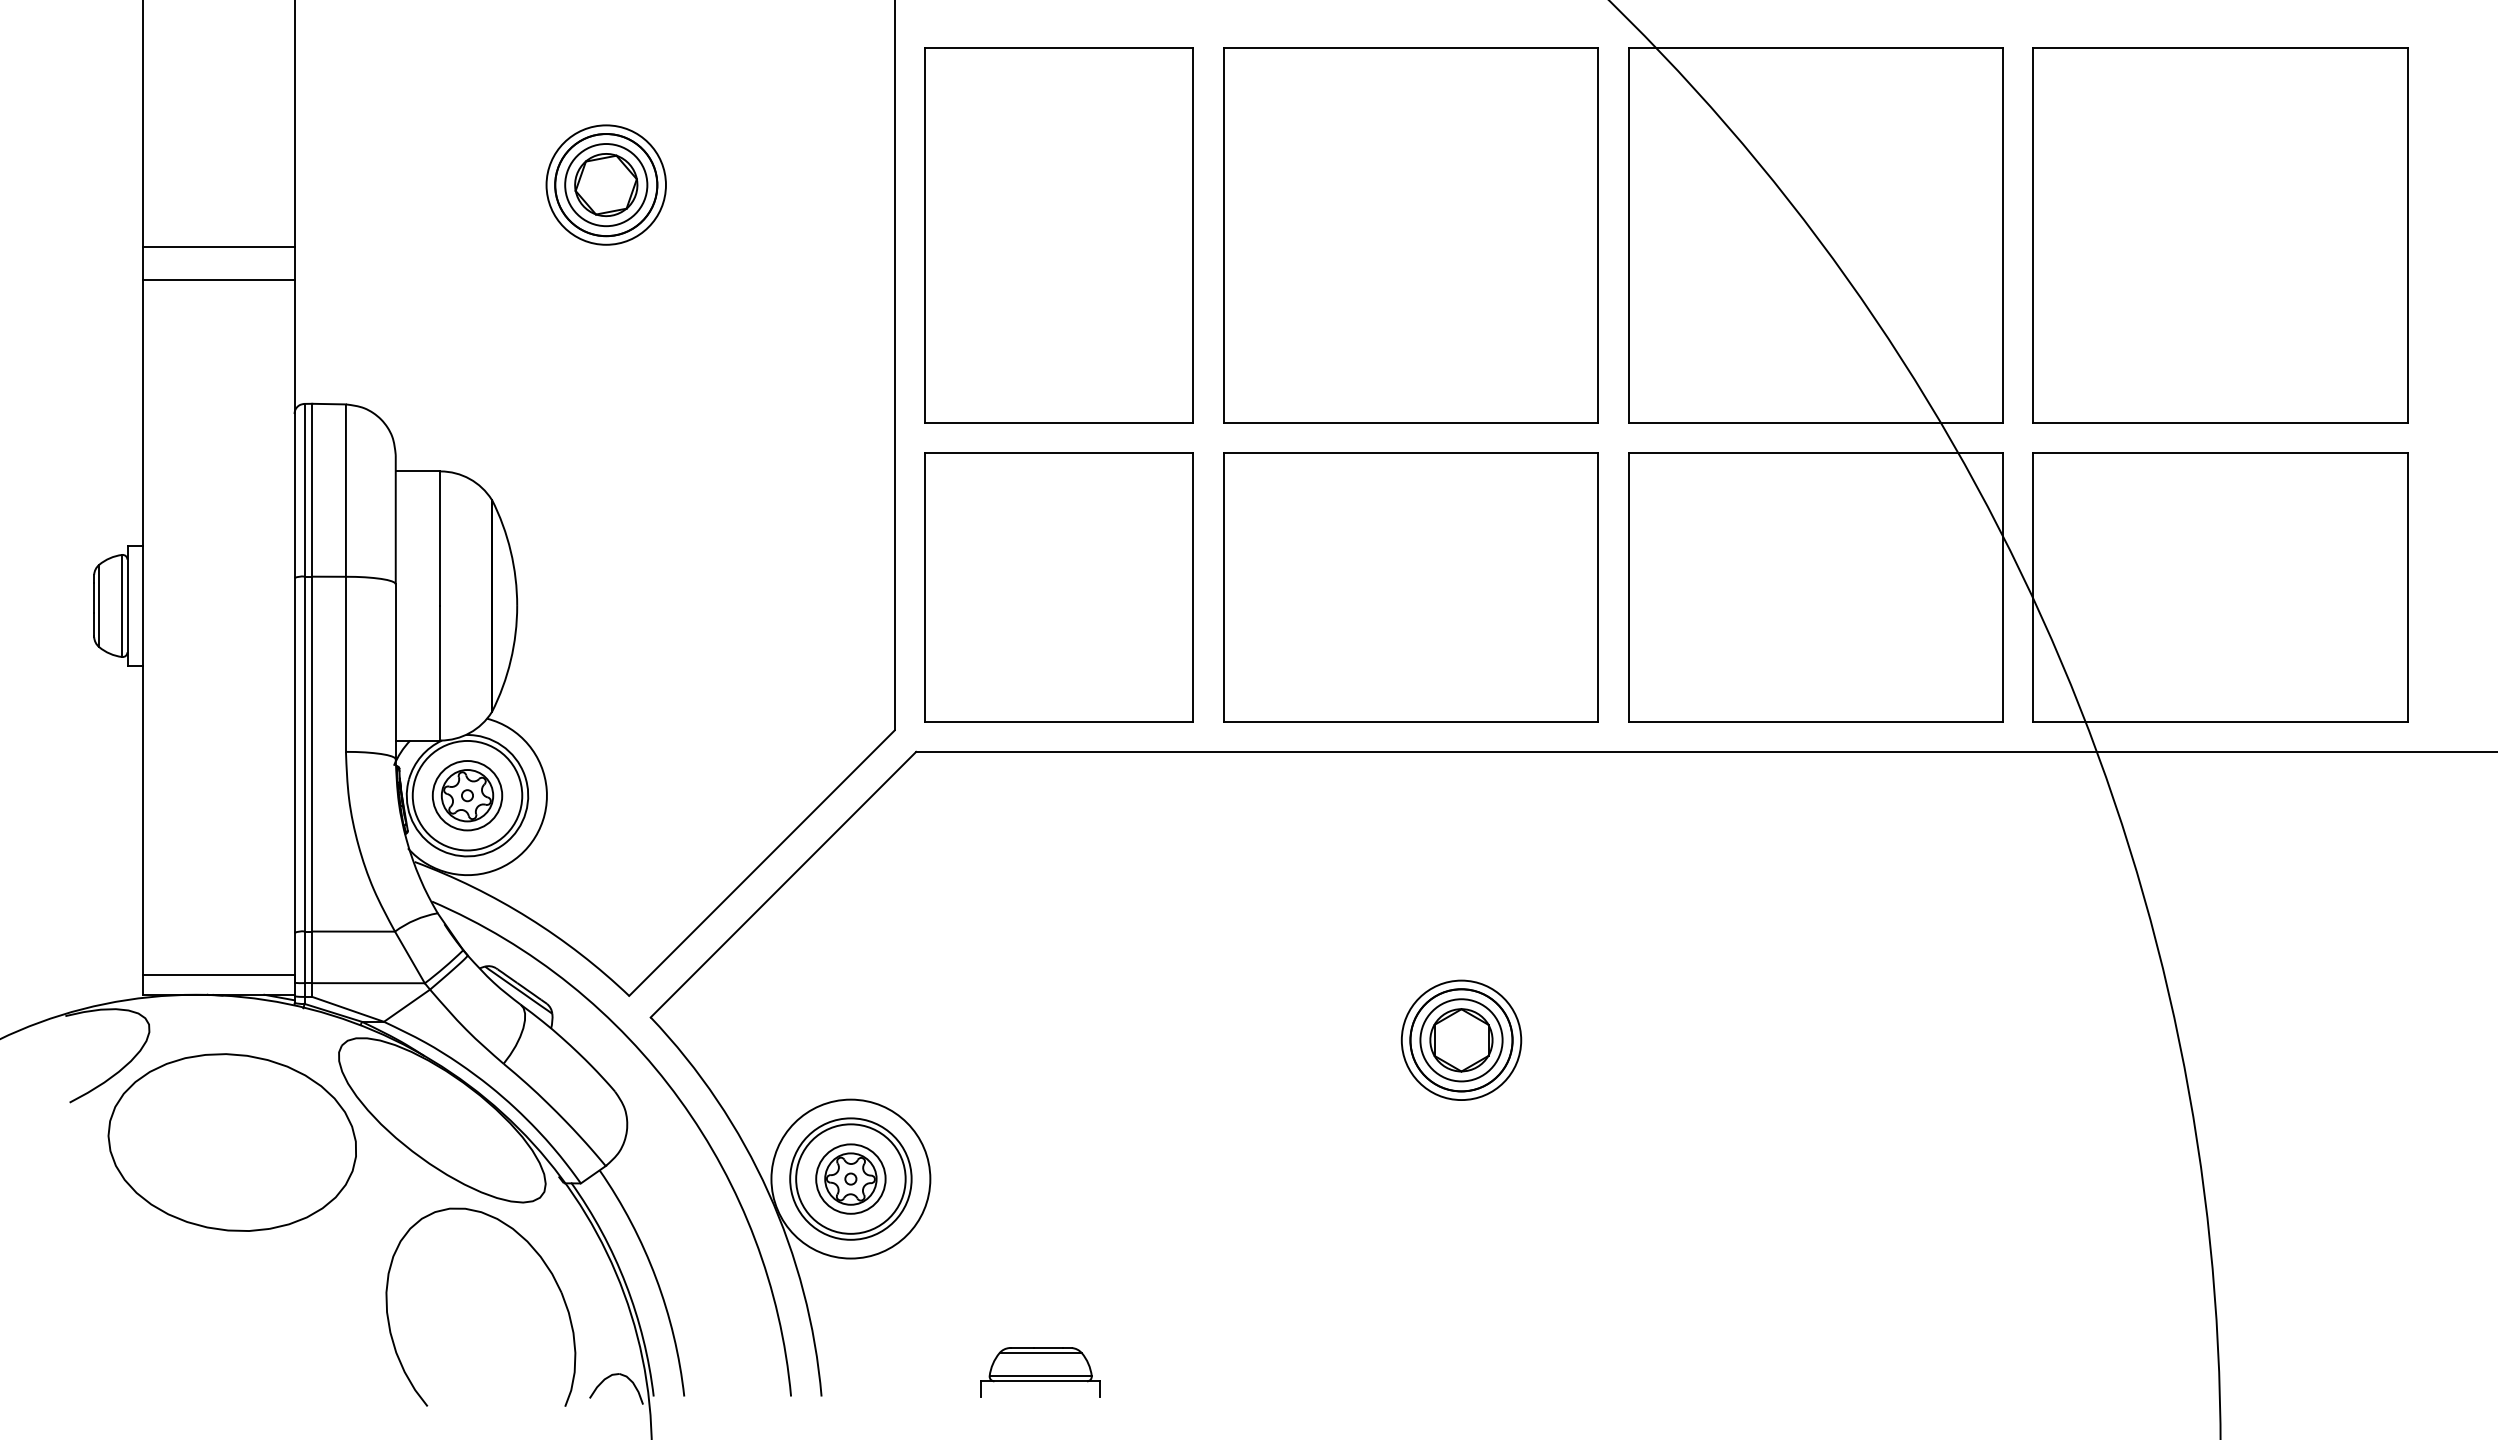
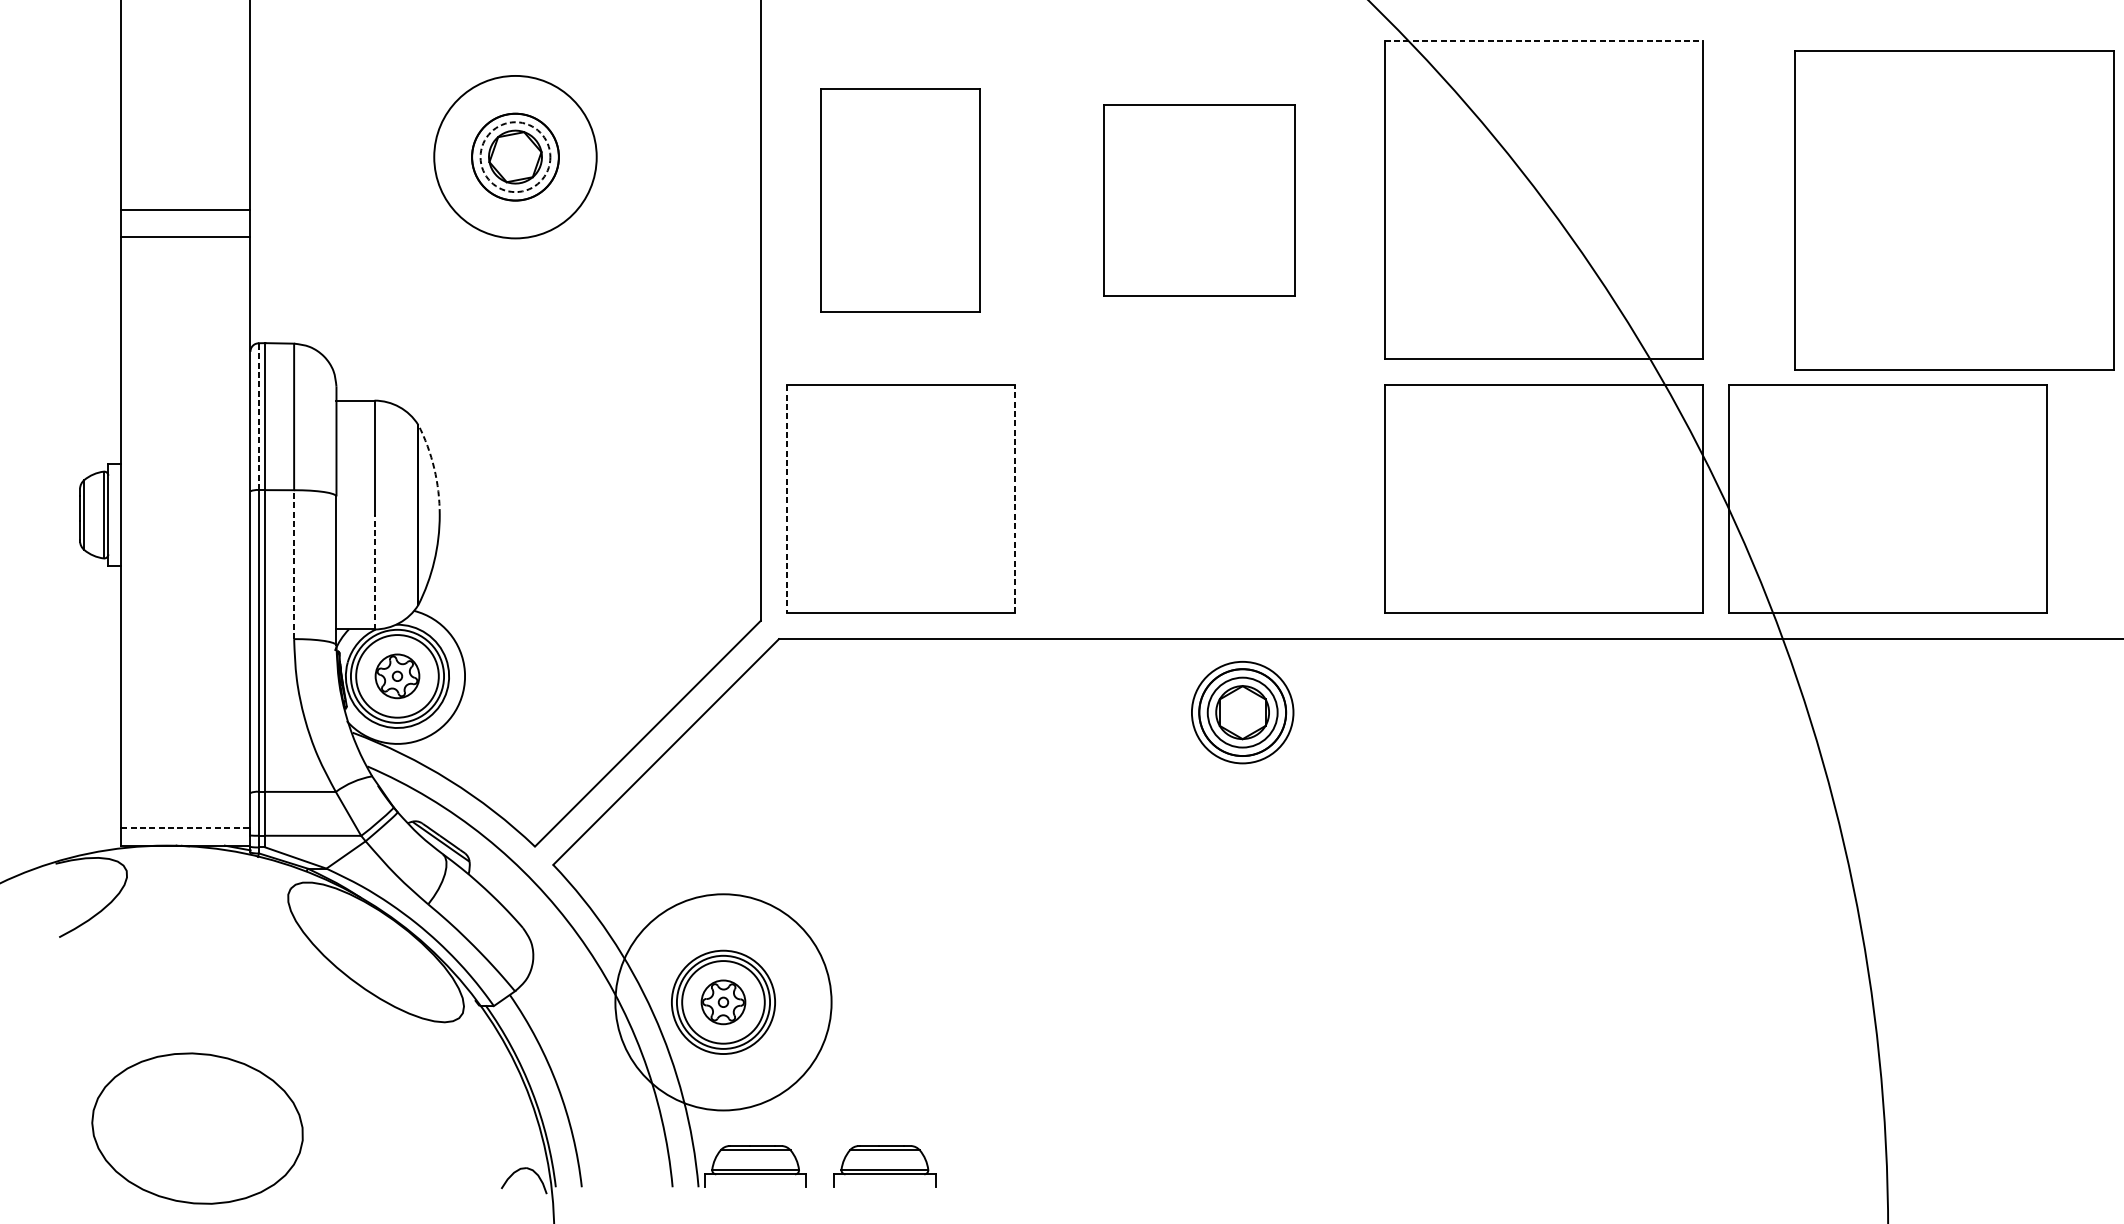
line: (1816, 48) -> (1544, 41), solid -> dashed
circle: (605, 184) -> (514, 156), size x1.6
circle: (606, 185) -> (515, 157), solid -> dashed
part: (1058, 235) -> (900, 200), size x0.7
part: (1410, 235) -> (1199, 200), size x0.6
part: (2220, 235) -> (1954, 210), moved
line: (304, 489) -> (258, 416), solid -> dashed
arc: (510, 551) -> (434, 468), solid -> dashed
line: (1193, 586) -> (1014, 498), solid -> dashed
line: (925, 587) -> (786, 499), solid -> dashed
part: (1410, 587) -> (1199, 499), removed
line: (345, 664) -> (293, 564), solid -> dashed
line: (440, 672) -> (374, 571), solid -> dashed
circle: (467, 795) -> (397, 676), size x1.4
line: (218, 974) -> (185, 828), solid -> dashed
part: (1461, 1039) -> (1242, 711), moved
part: (231, 1142) -> (196, 1128), moved
circle: (850, 1178) -> (723, 1001), size x1.4
circle: (850, 1178) -> (723, 1001), size x1.6
part: (544, 1264) -> (462, 1074), removed
part: (888, 1372) -> (755, 1166), added

